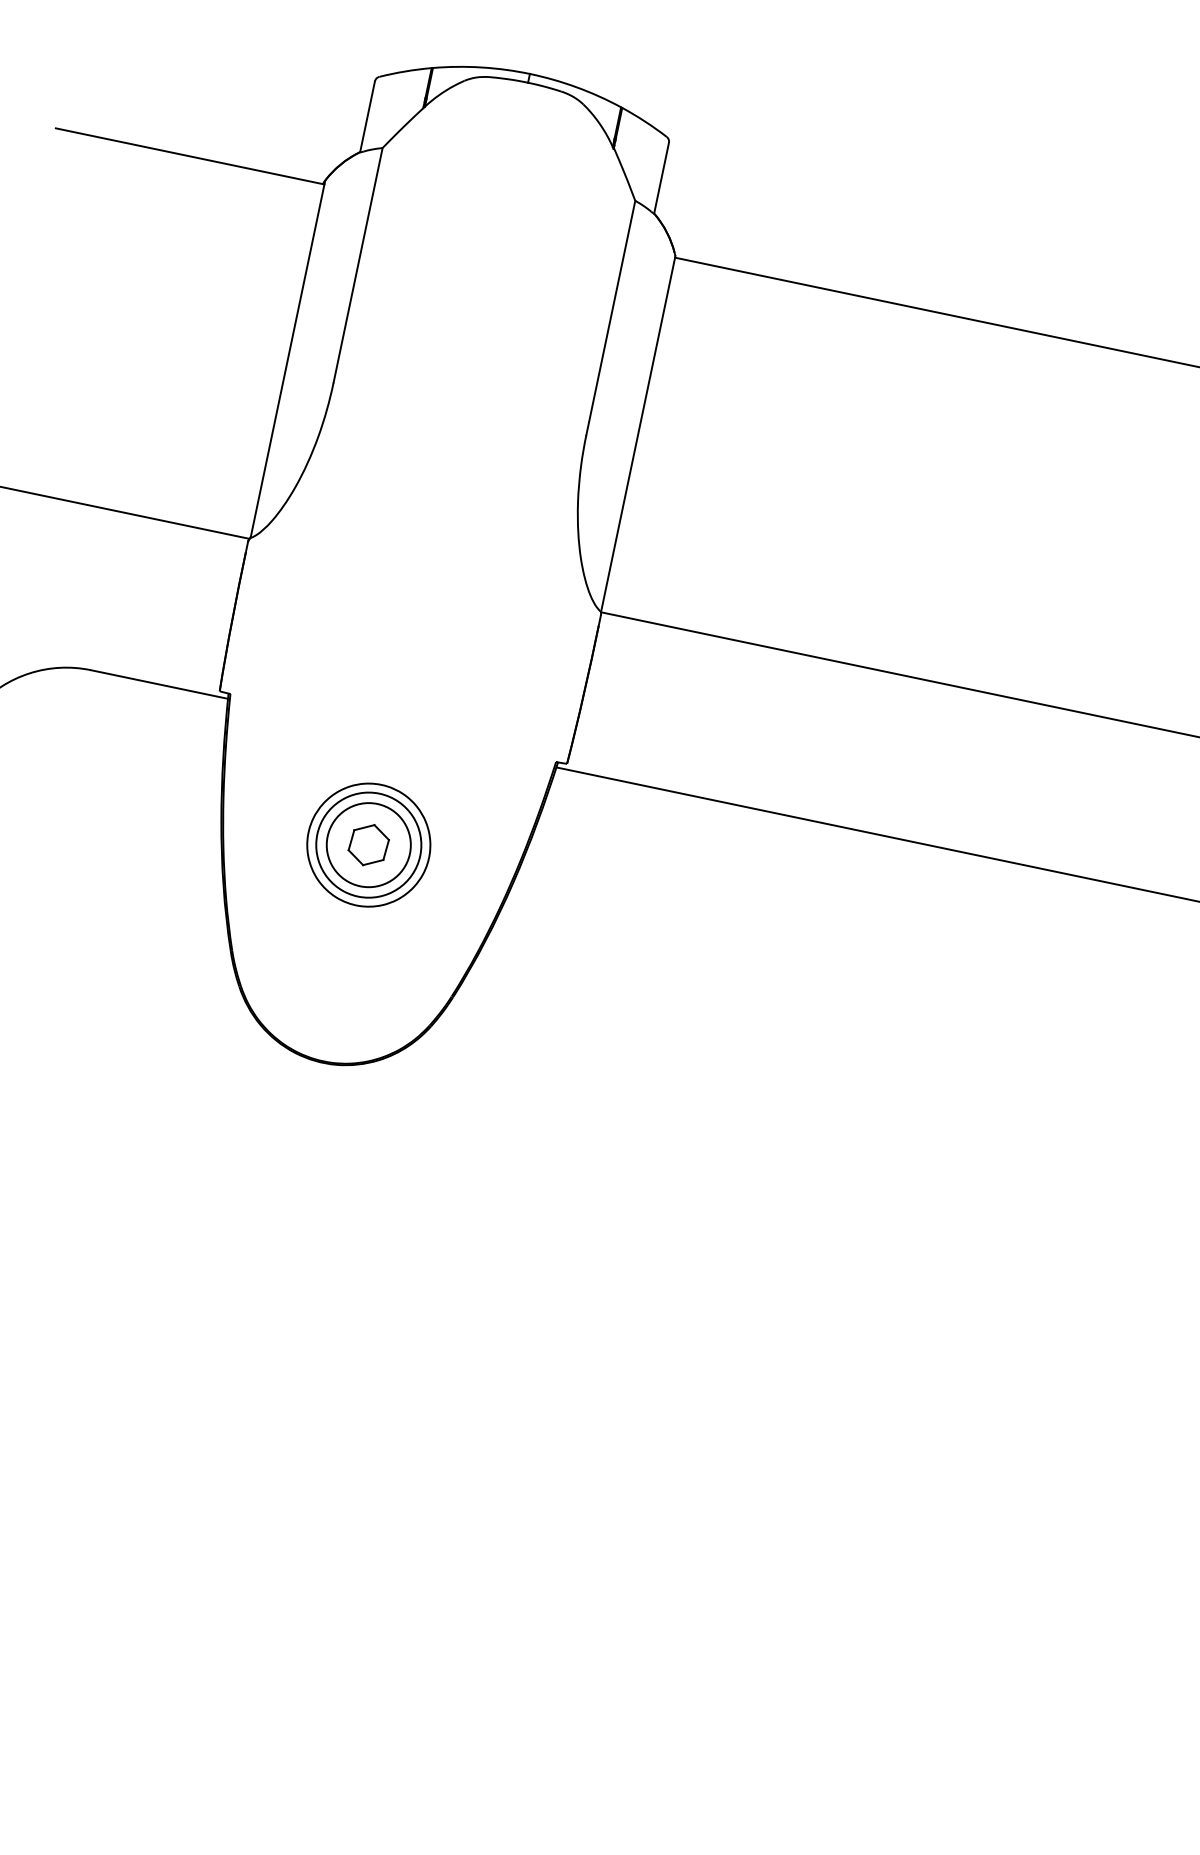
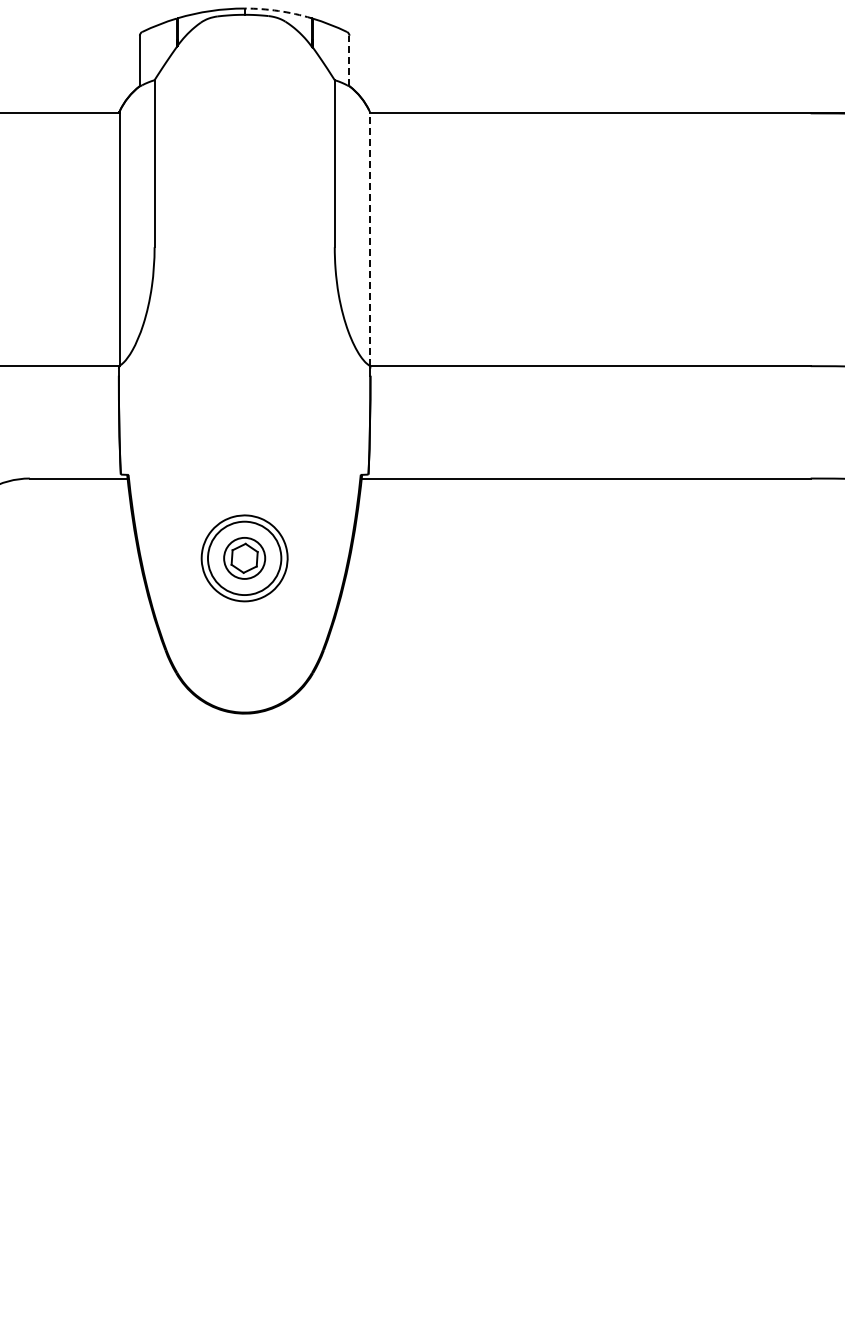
arc: (576, 88) -> (278, 11), solid -> dashed
line: (661, 177) -> (349, 60), solid -> dashed
line: (638, 434) -> (370, 239), solid -> dashed
circle: (368, 845) -> (244, 558), size x0.7

